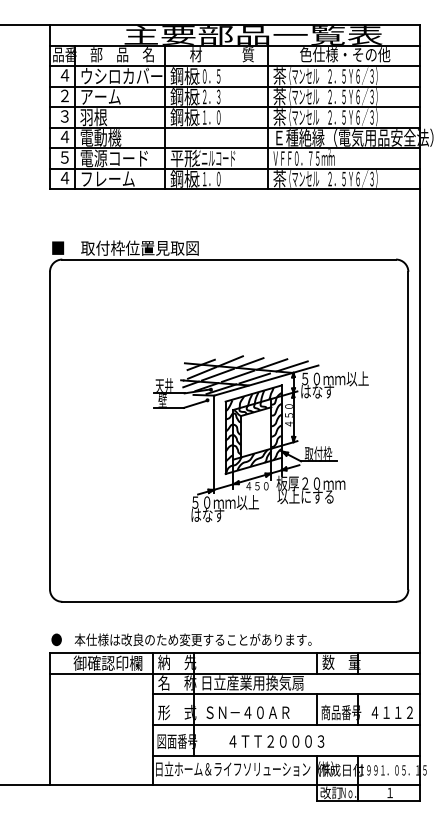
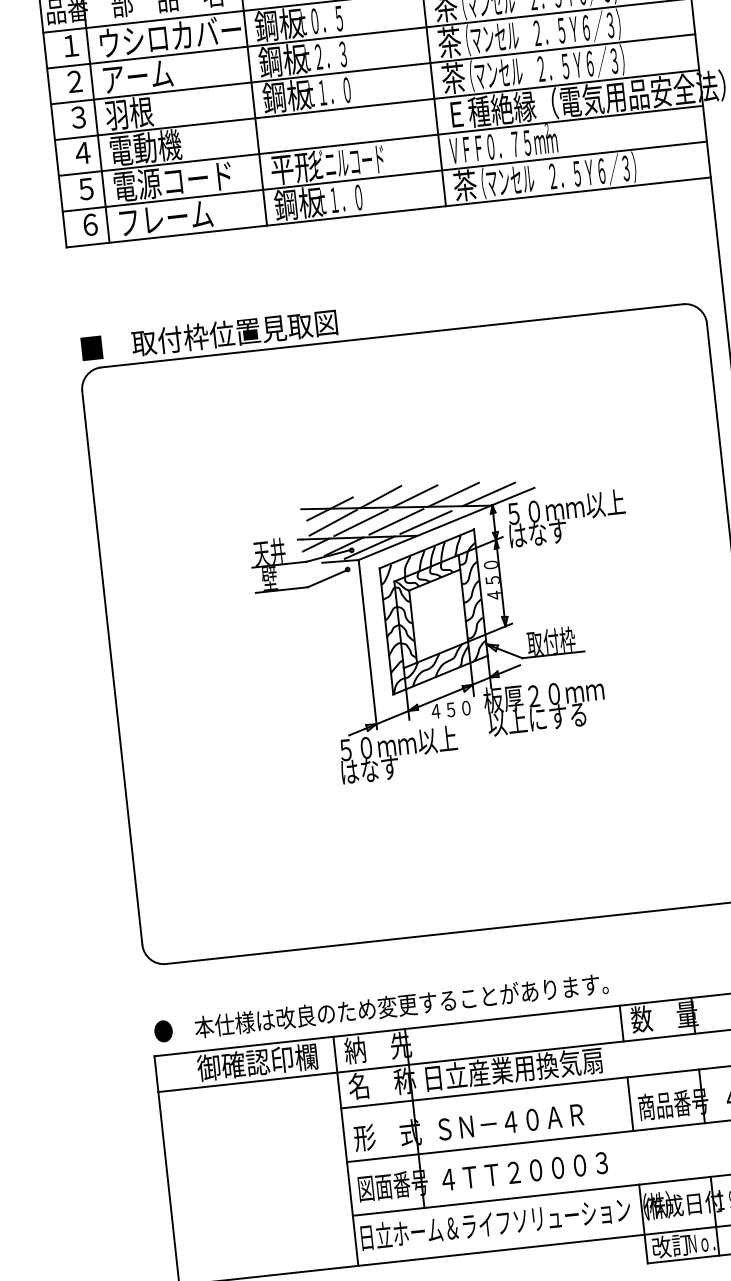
text: (64, 75) -> (70, 46), ４ -> １
text: (64, 177) -> (89, 223), ４ -> ６
part: (260, 438) -> (447, 626), moved
text: (276, 741) -> (524, 1171), moved

